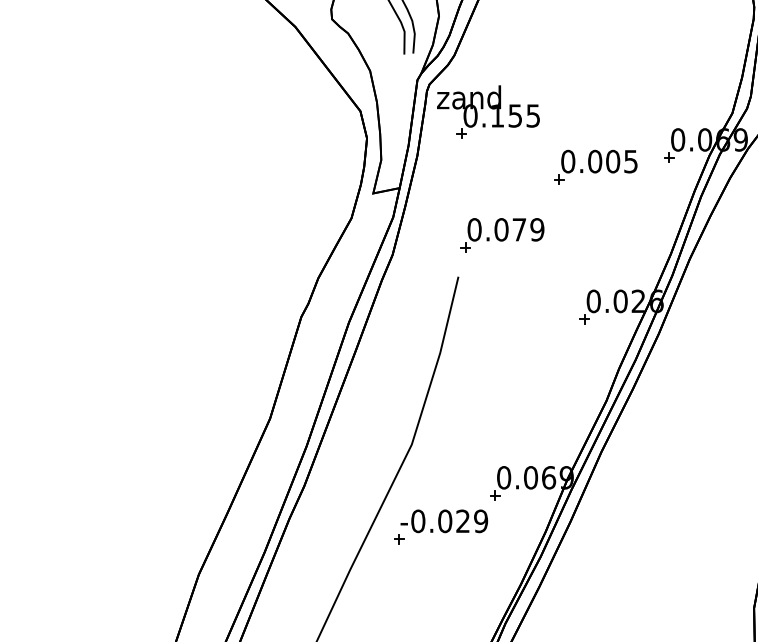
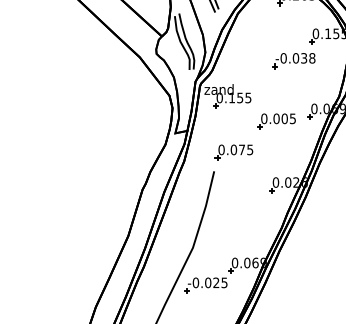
part: (632, 35) -> (293, 61), added
text: (537, 228) -> (250, 149), 0.079 -> 0.075
text: (480, 520) -> (224, 282), -0.029 -> -0.025

